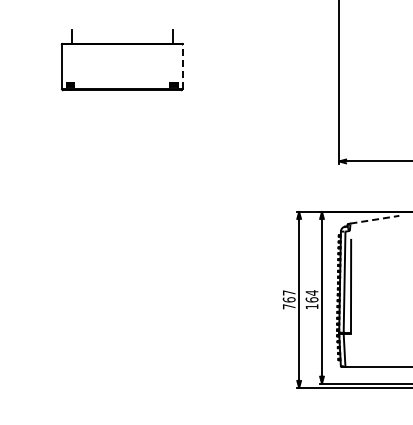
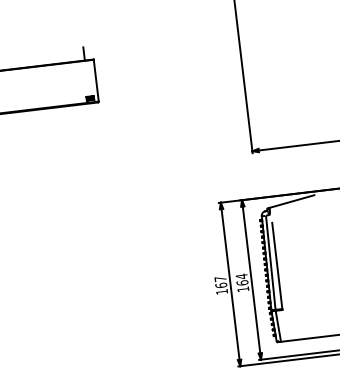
line: (182, 66) -> (96, 80), dashed -> solid
line: (374, 219) -> (291, 201), dashed -> solid
text: (289, 306) -> (222, 291), 767 -> 167

